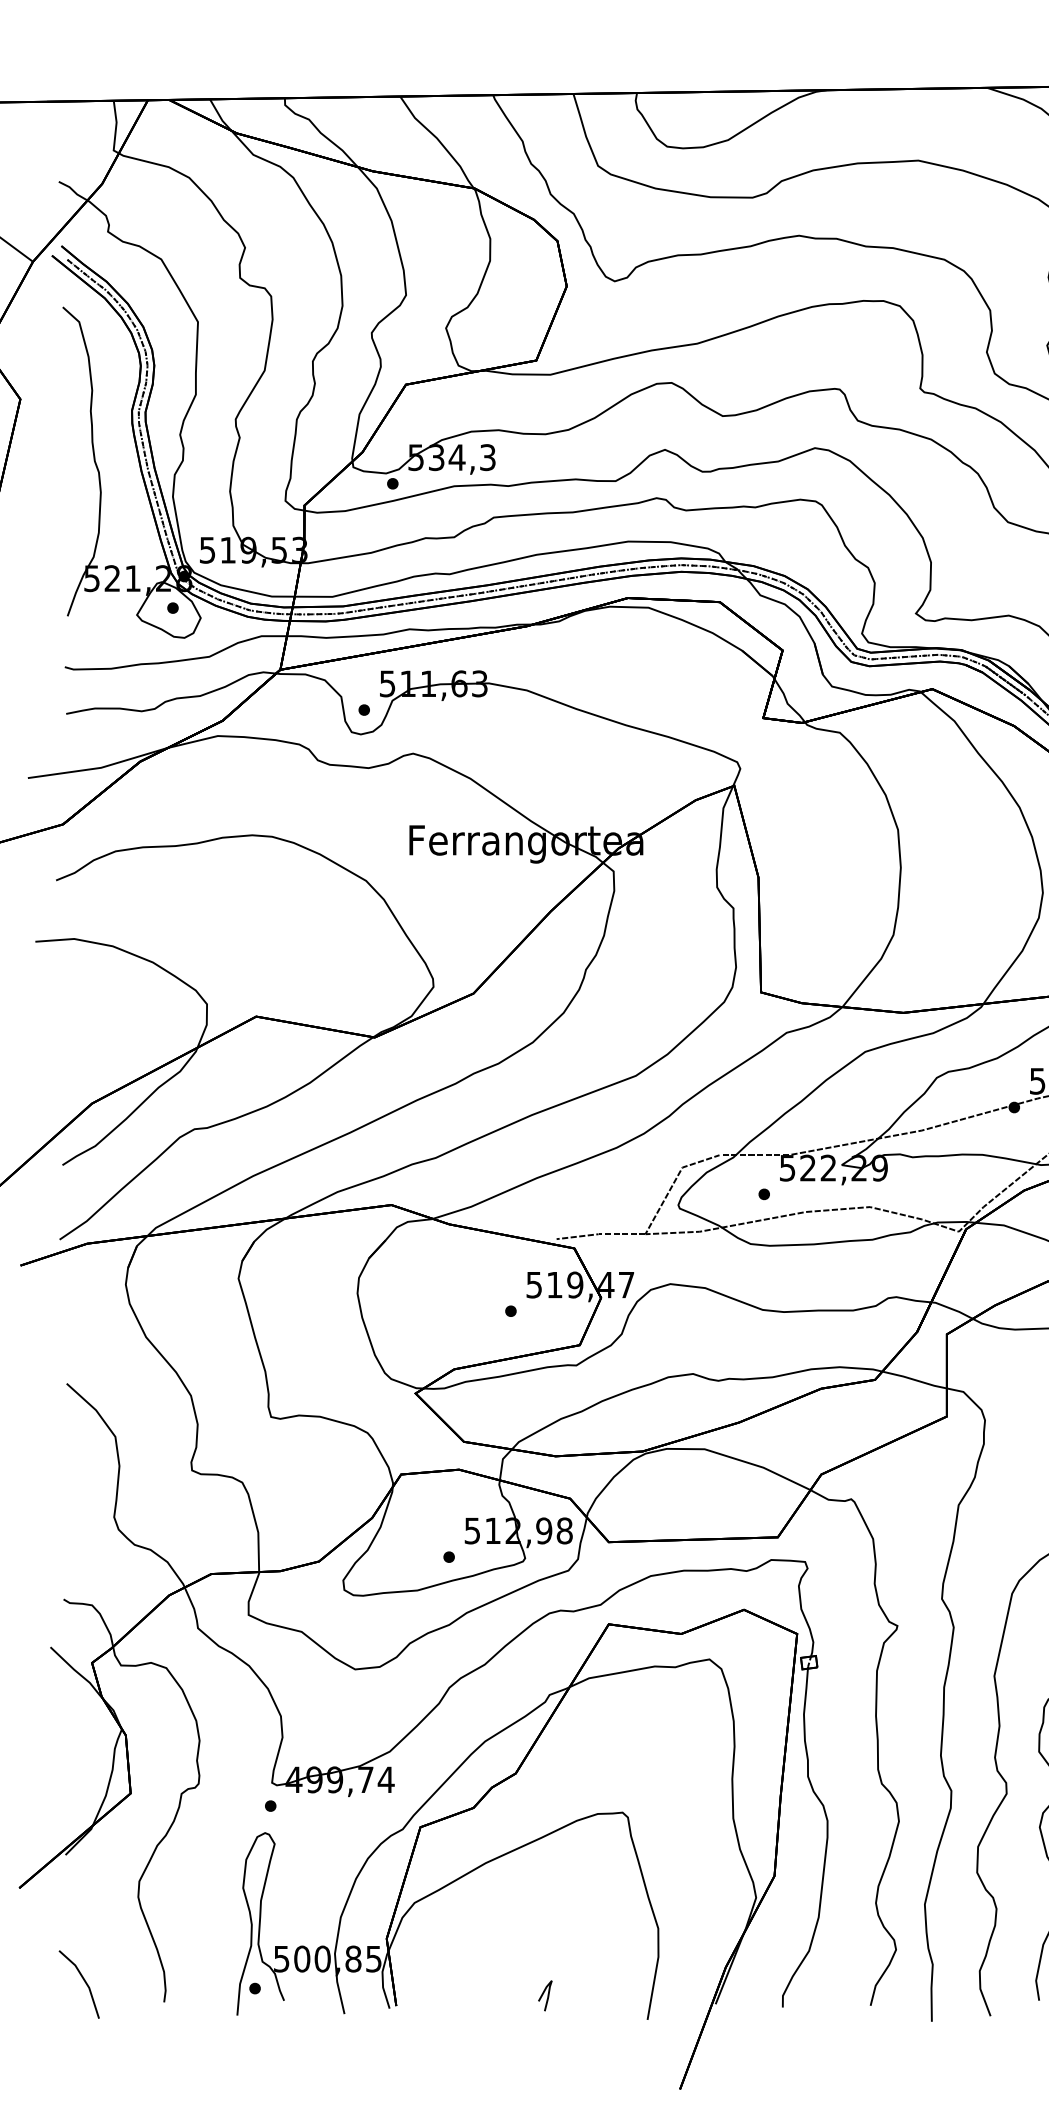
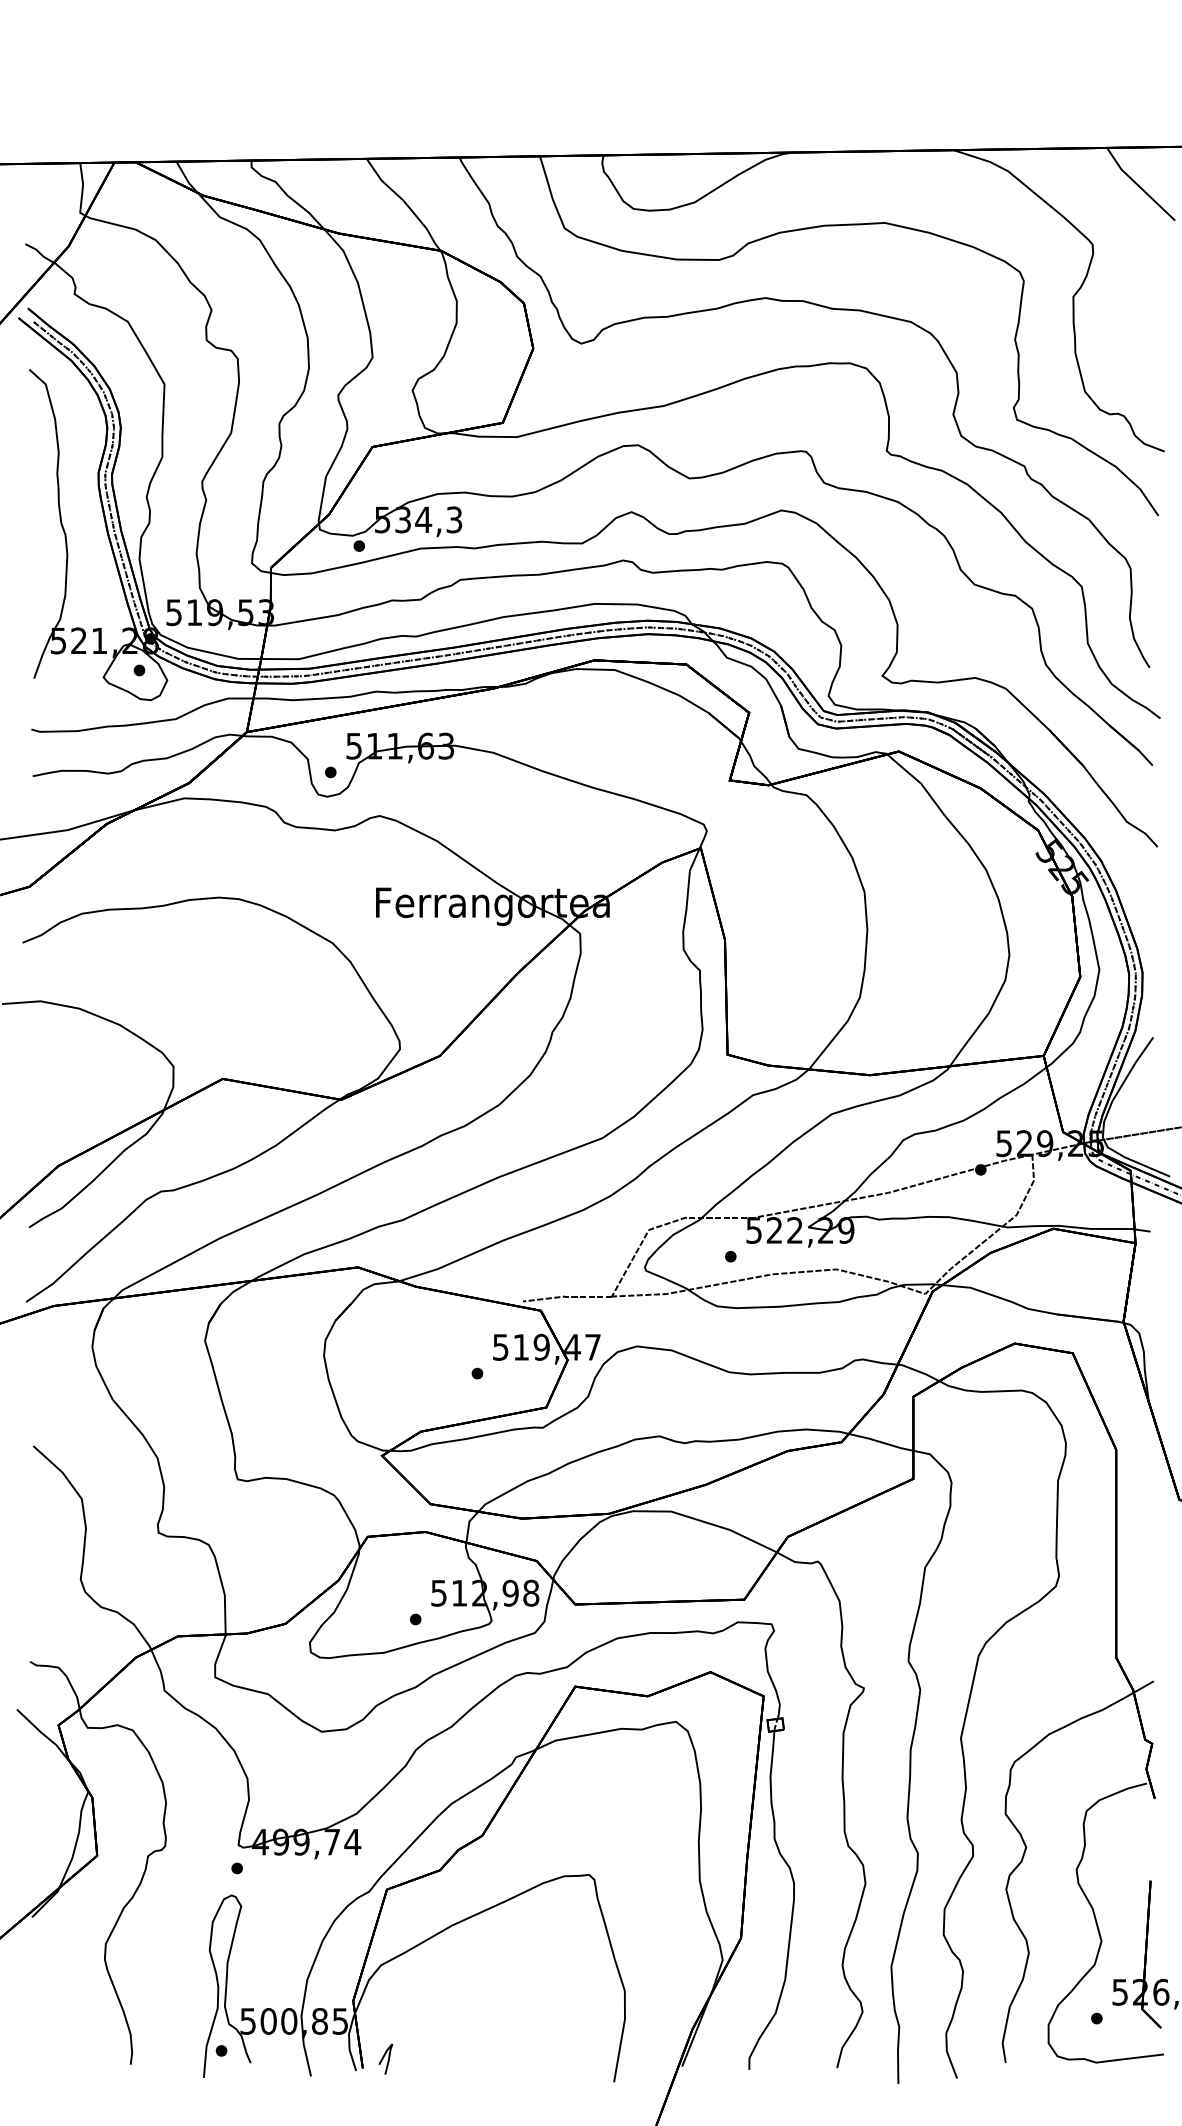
line: (82, 1980) -> (49, 2042), removed
curve: (543, 1994) -> (384, 2057), moved

